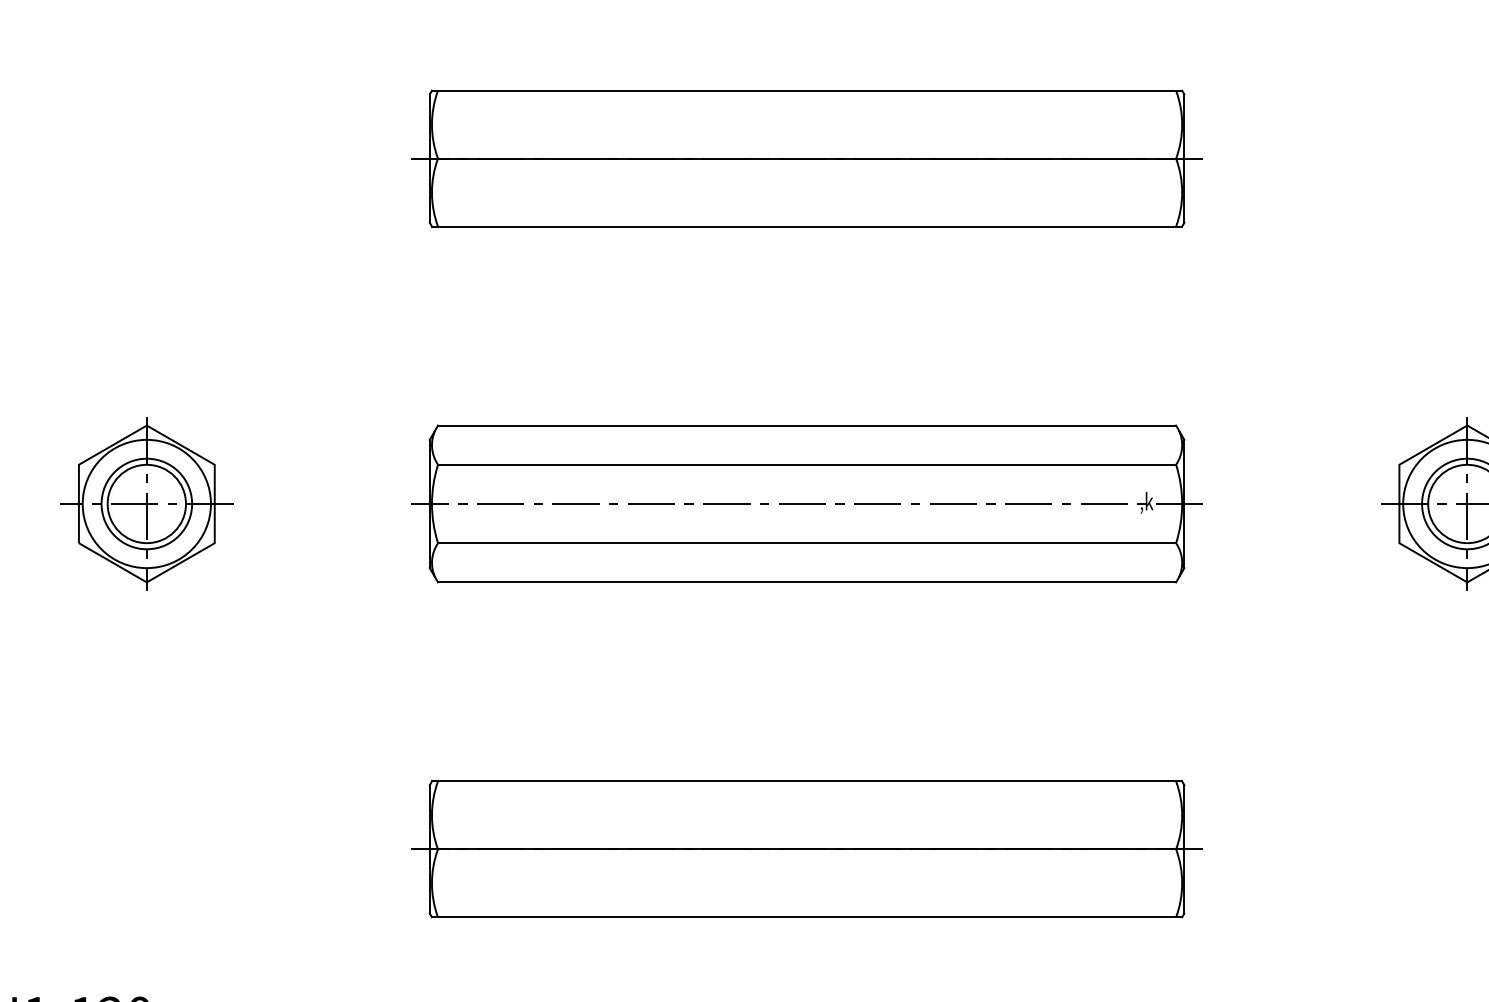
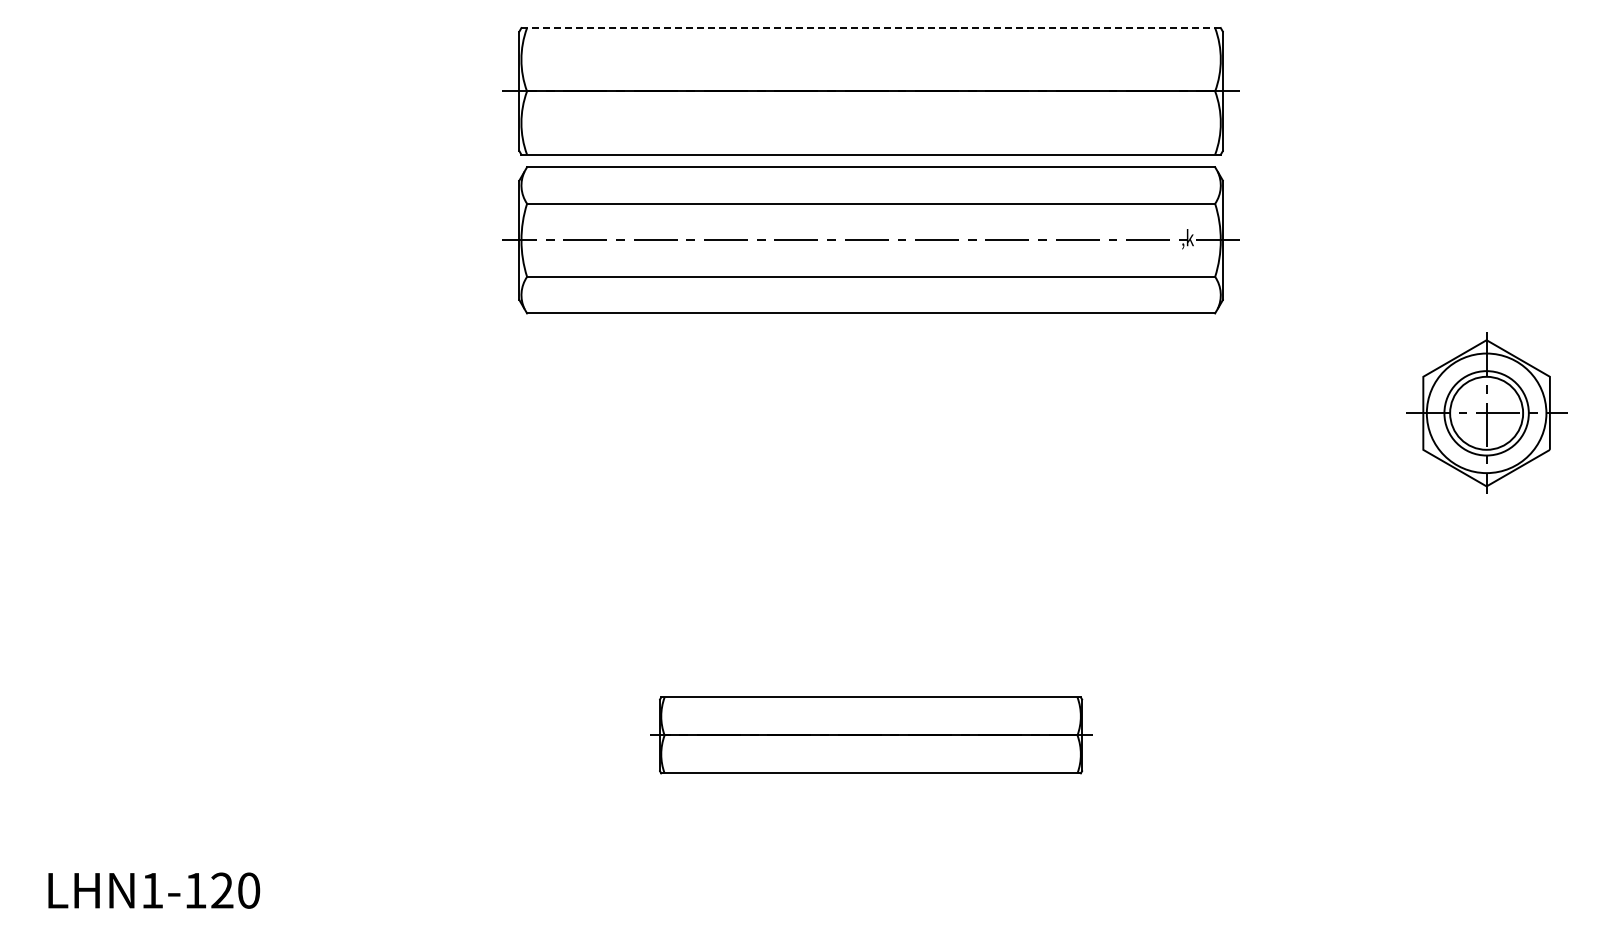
line: (807, 91) -> (871, 28), solid -> dashed
part: (146, 503) -> (255, 412), removed
part: (806, 504) -> (870, 240), moved
part: (806, 849) -> (870, 735), size x0.6

